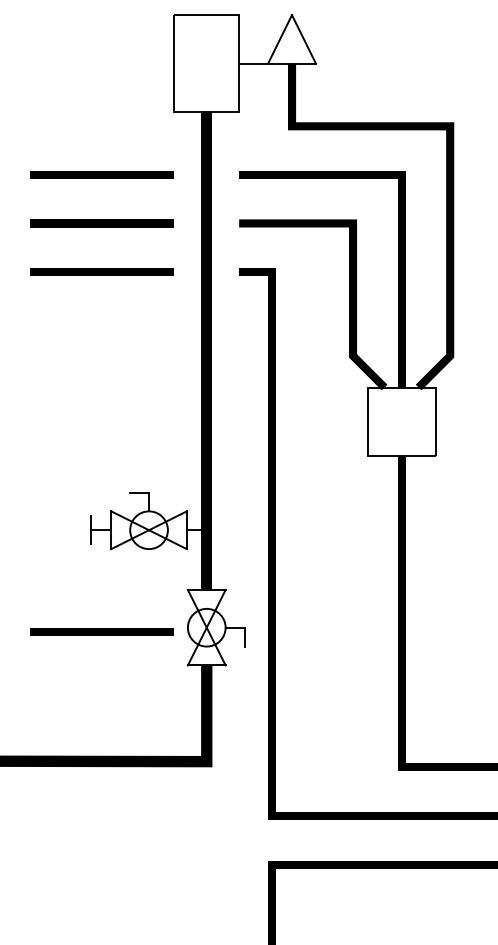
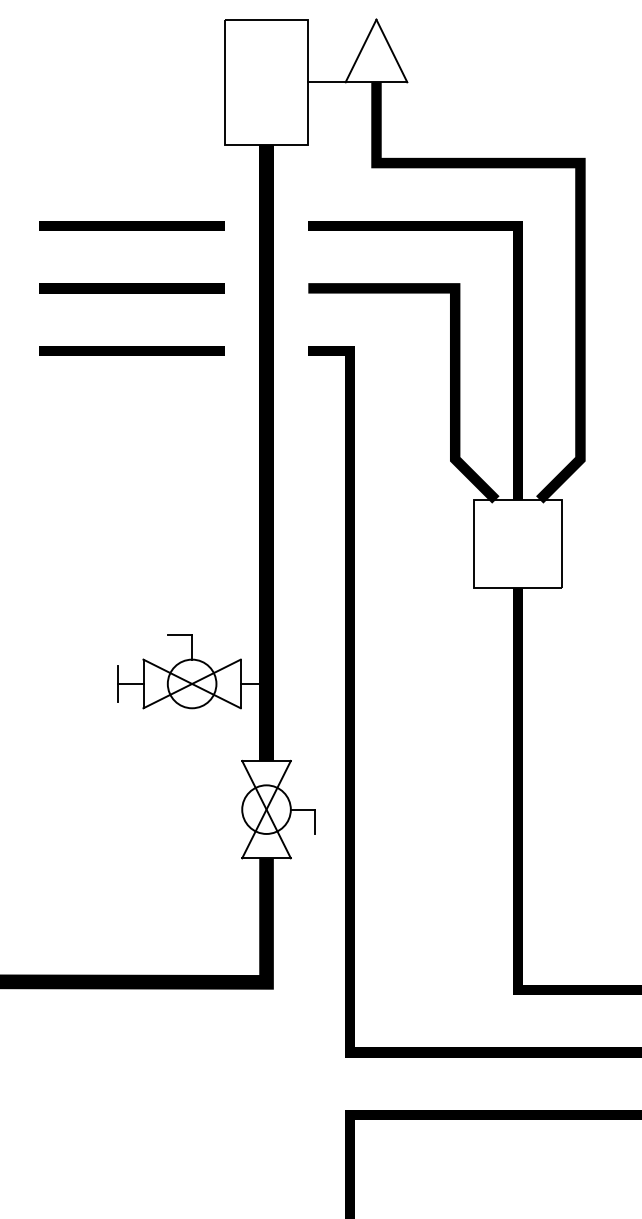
line: (101, 631) -> (130, 814), removed

